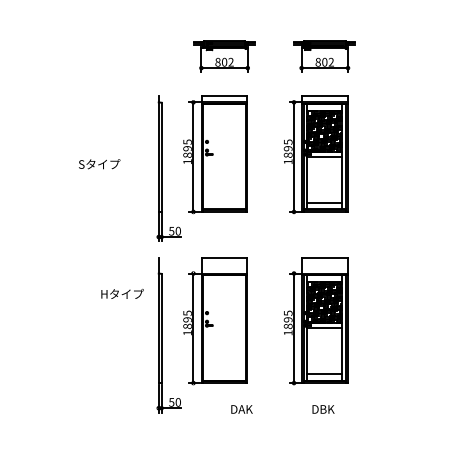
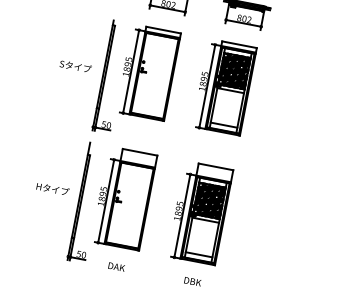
text: (99, 164) -> (75, 66), moved
text: (122, 293) -> (52, 188), moved
text: (241, 409) -> (116, 266), moved

